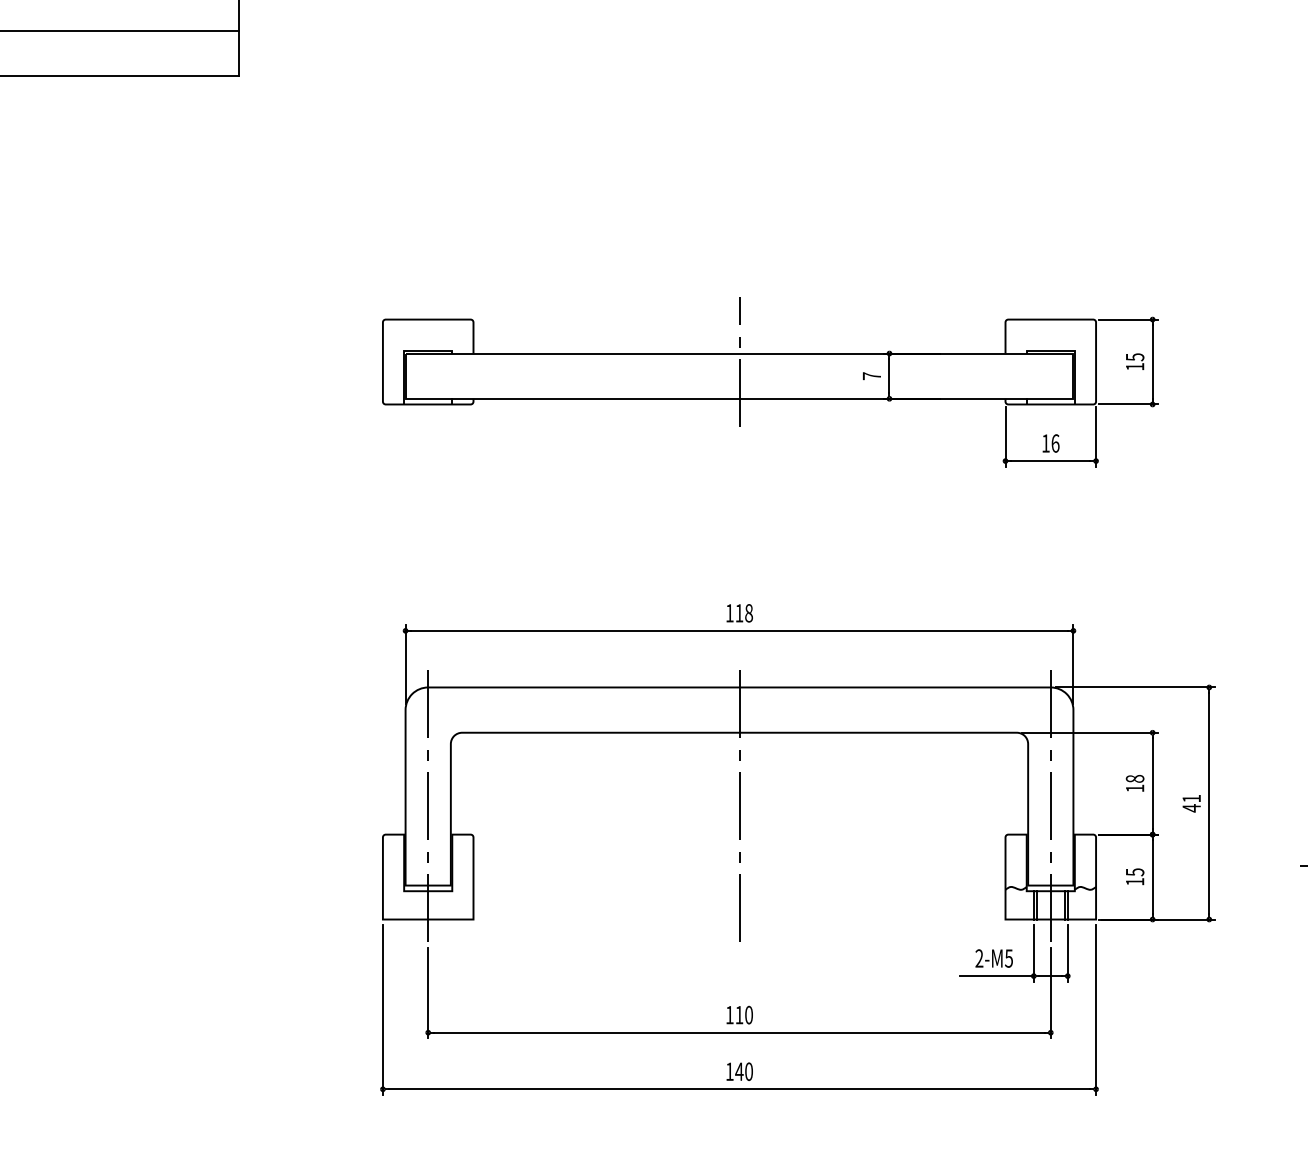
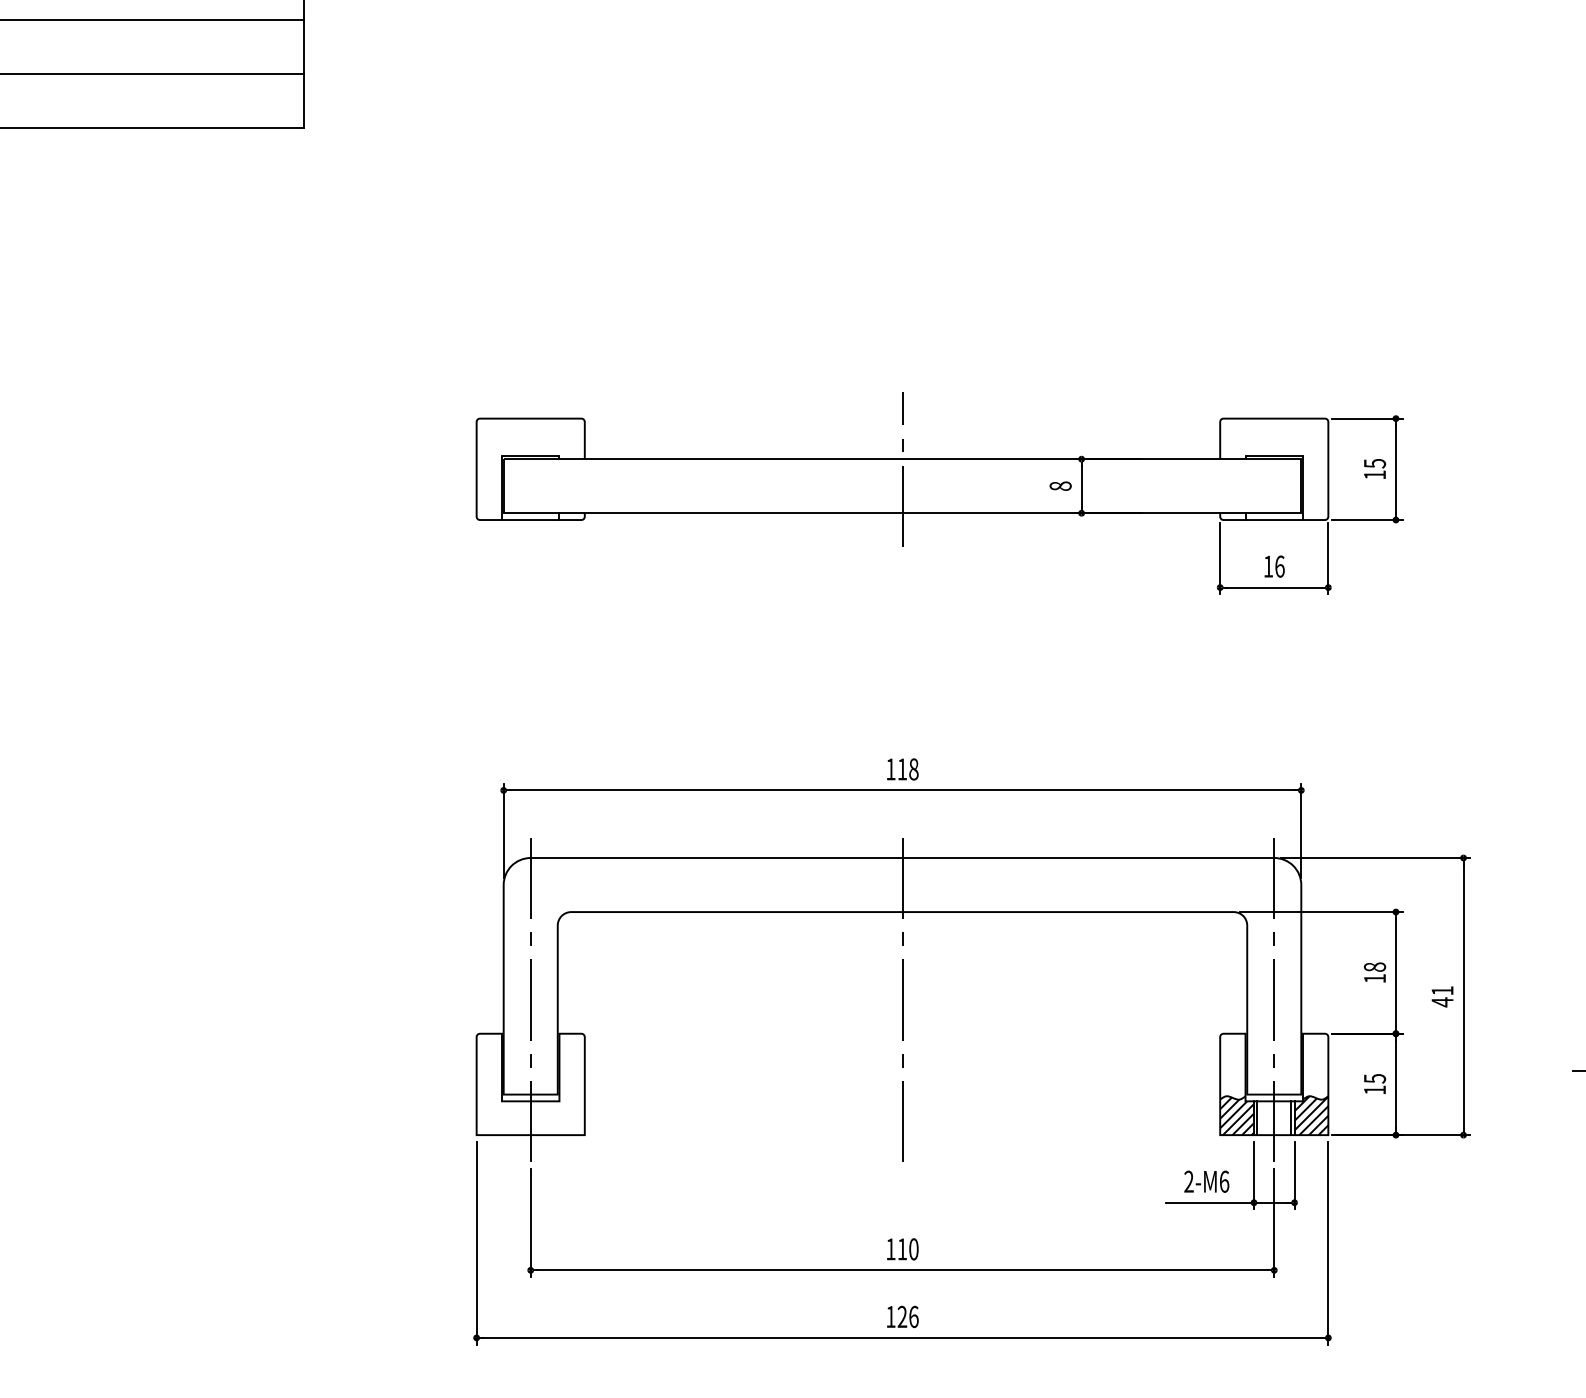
text: (871, 375) -> (1060, 485), 7 -> 8
hatch: (1019, 903) -> (1236, 1116), added
hatch: (1081, 903) -> (1311, 1115), added
text: (1009, 958) -> (1224, 1181), 2-M5 -> 2-M6
text: (743, 1071) -> (907, 1316), 140 -> 126

